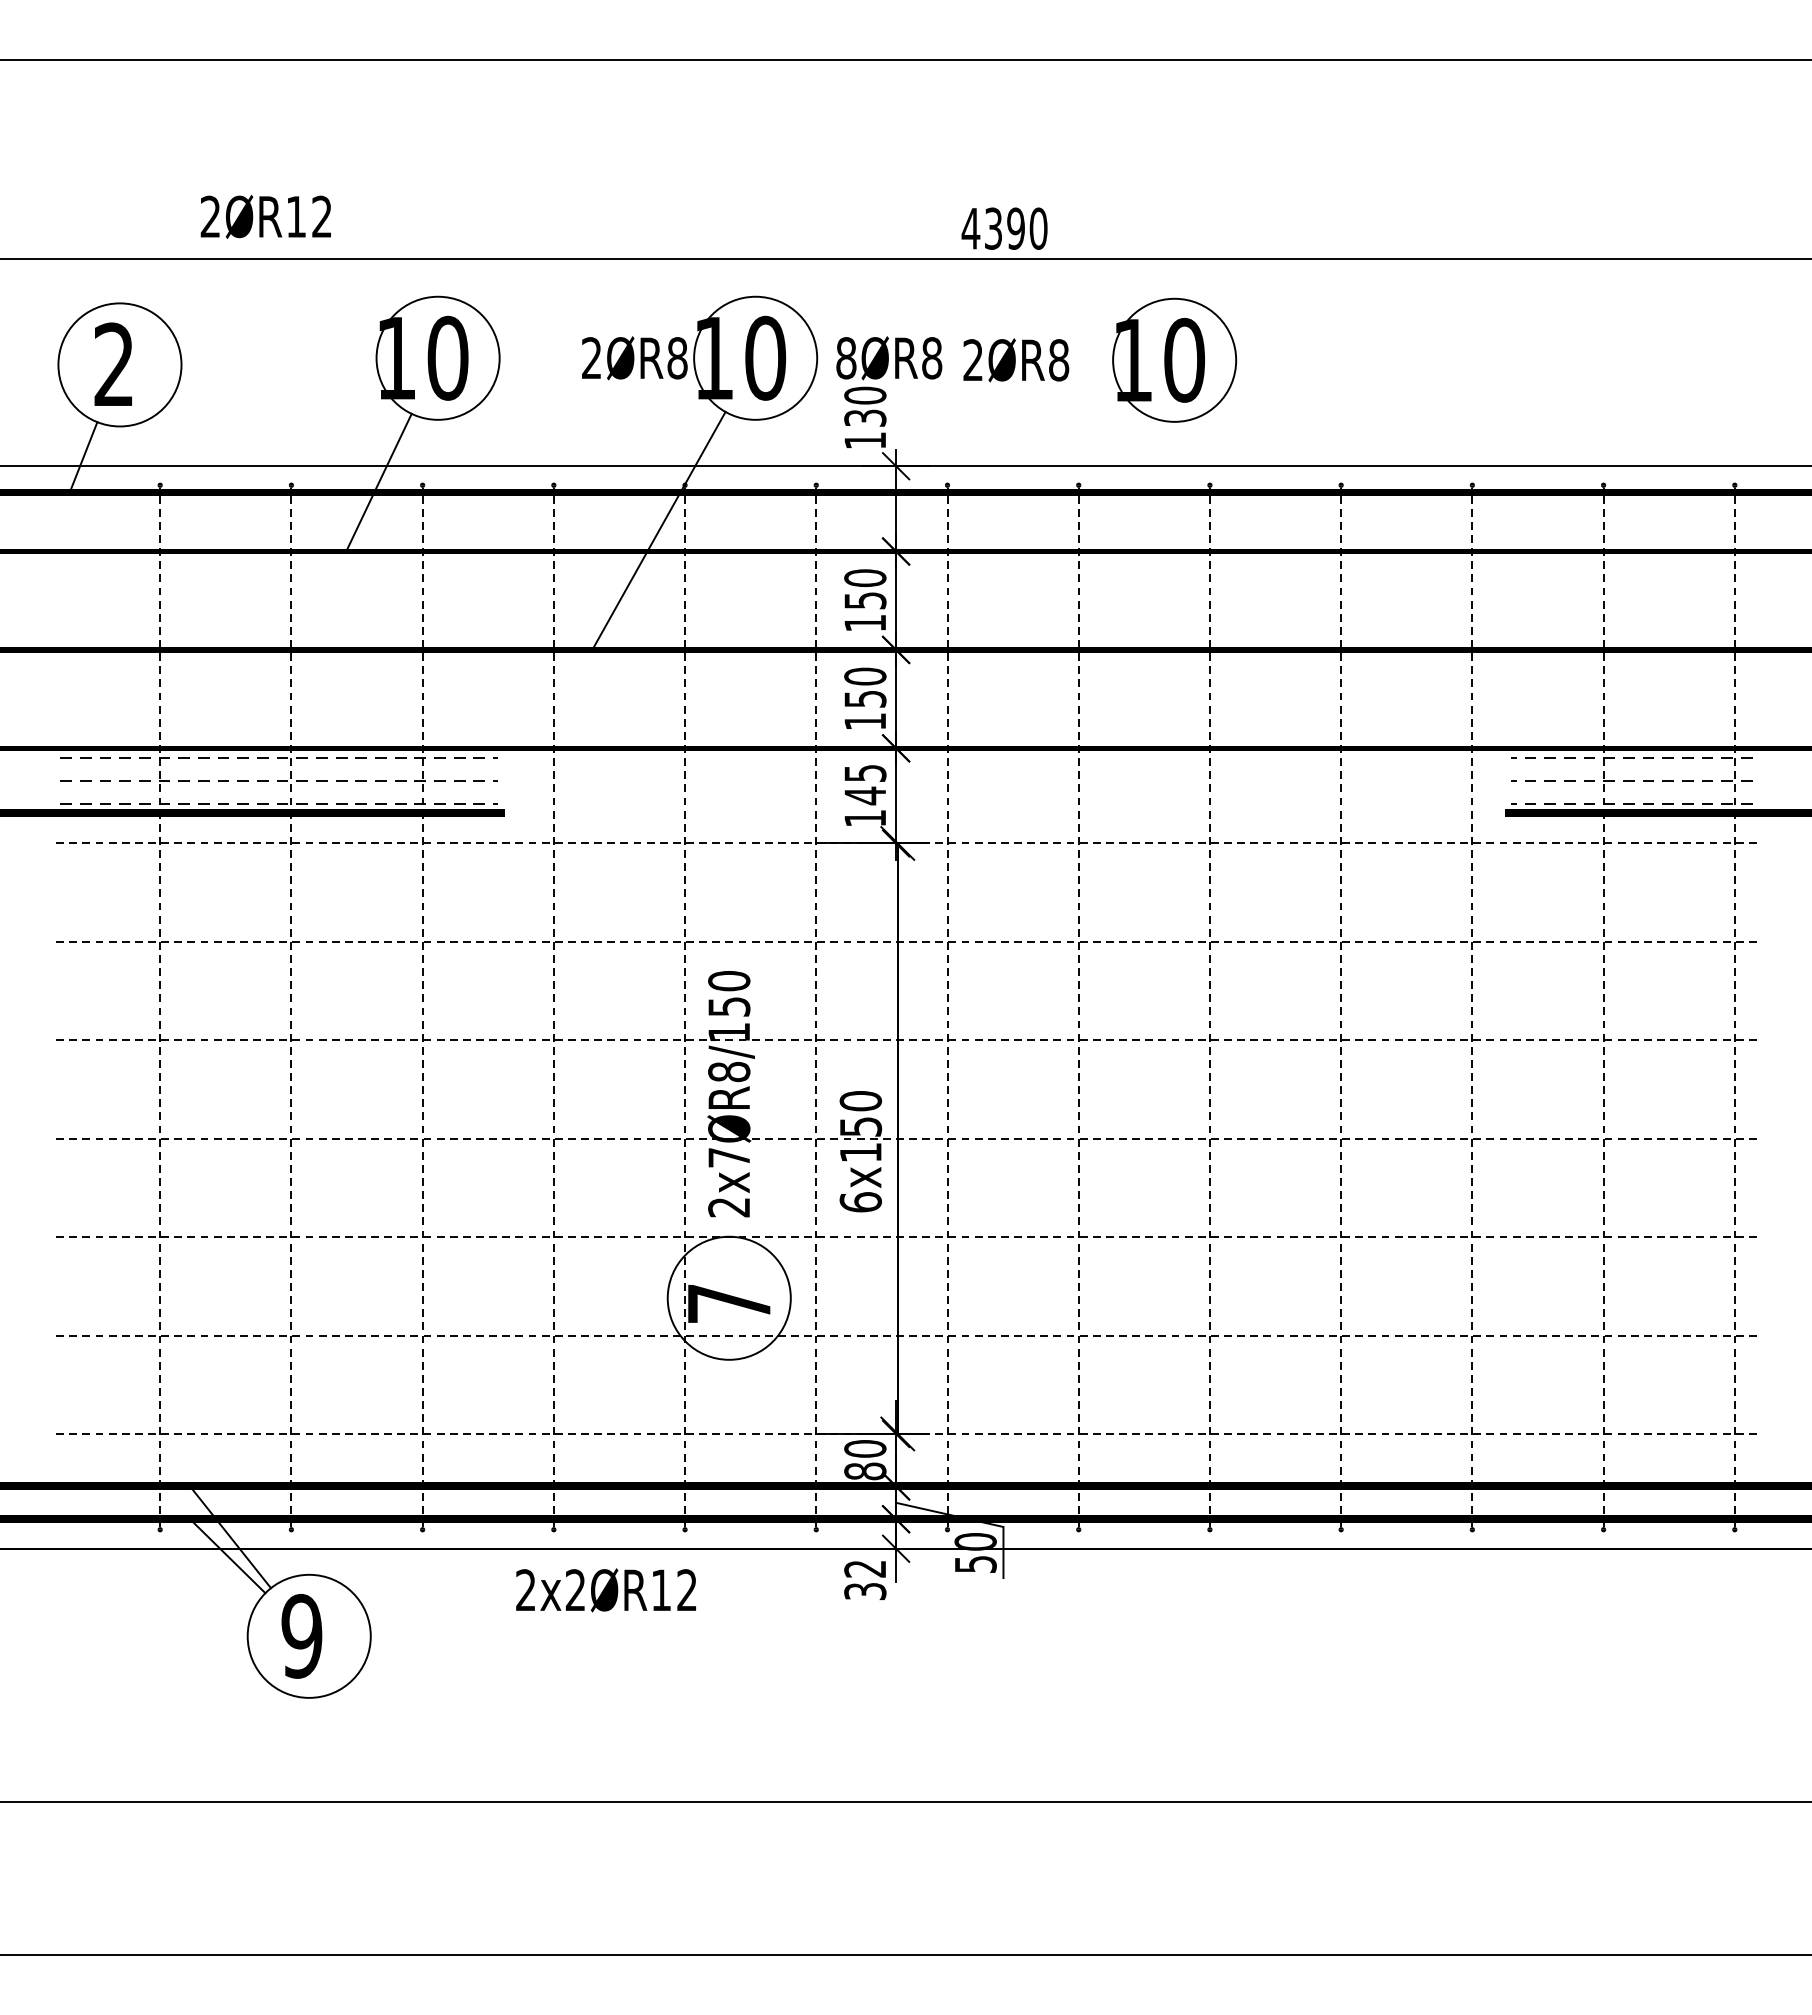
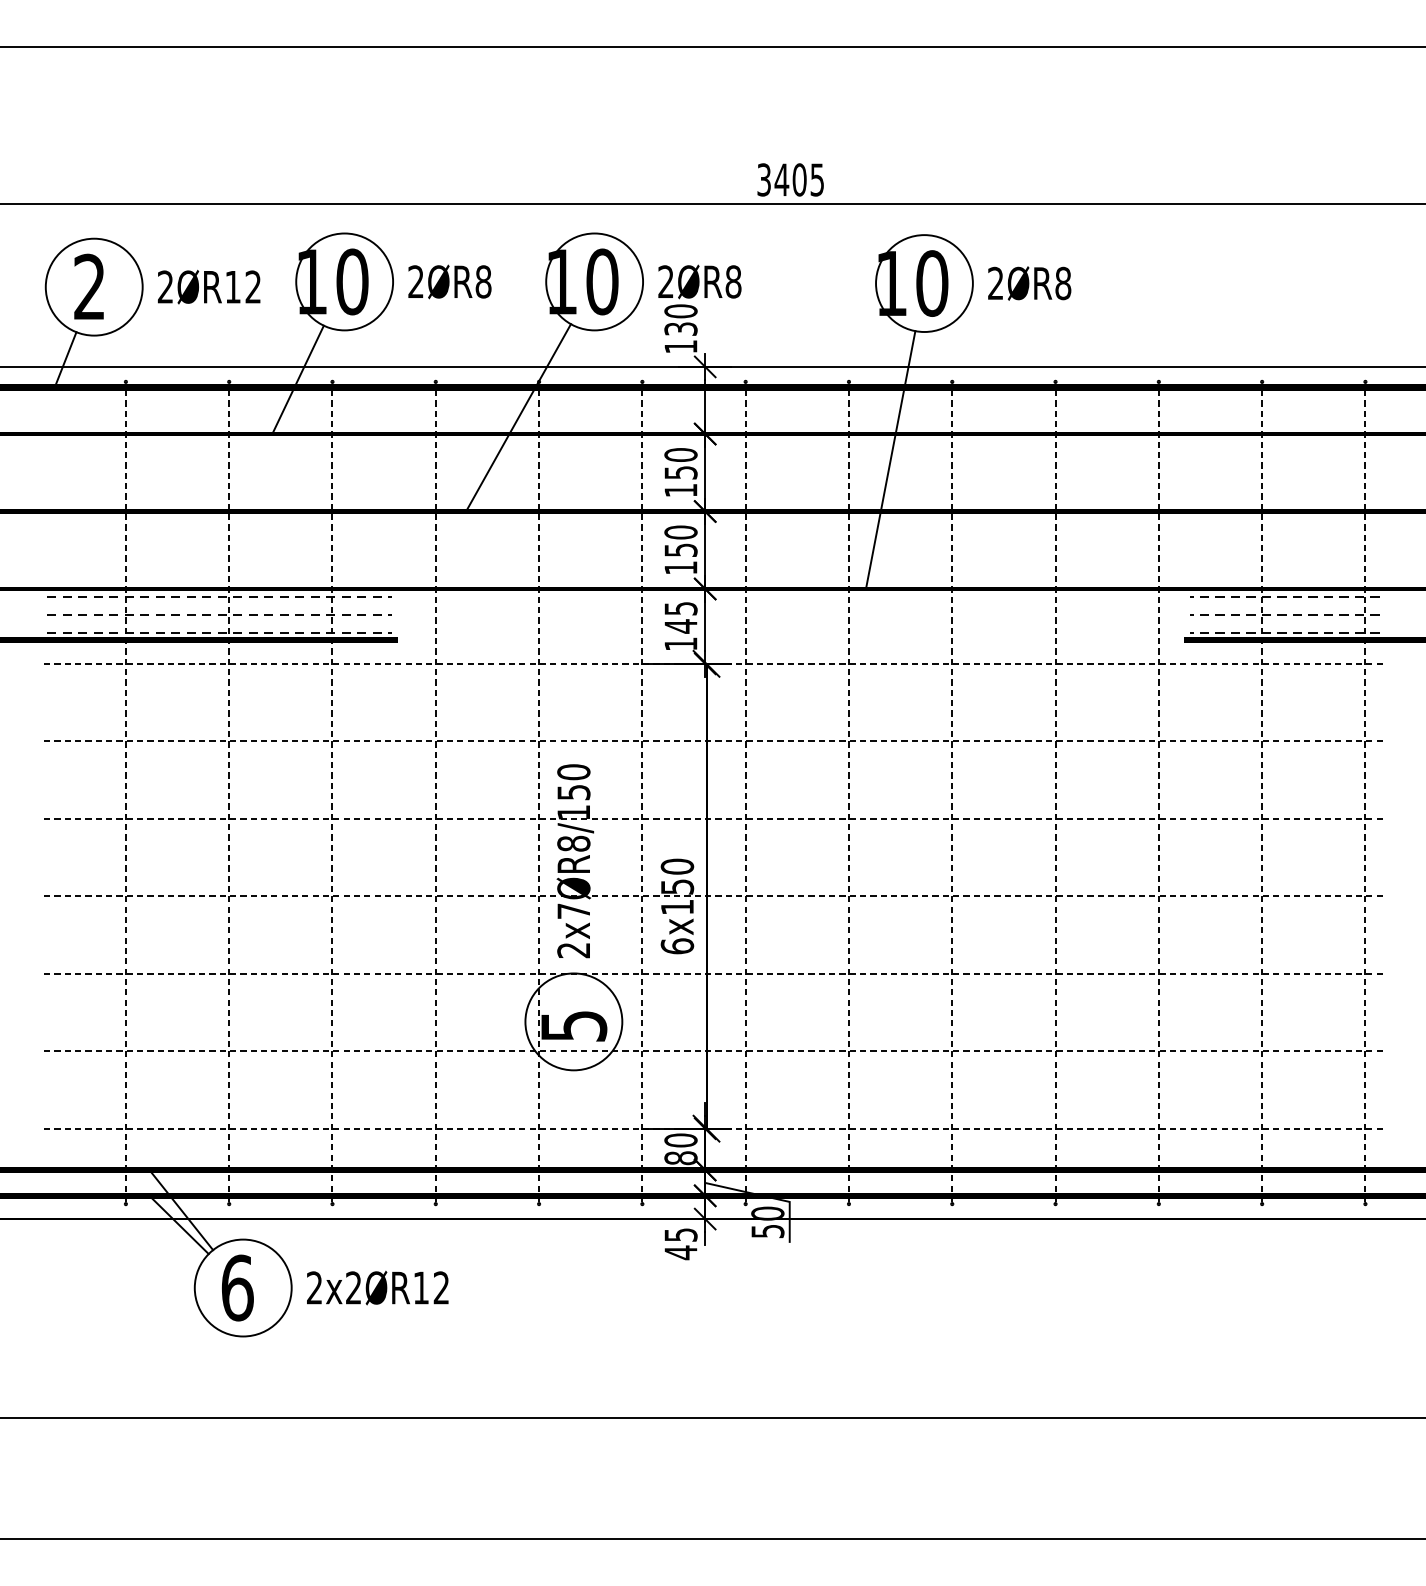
text: (265, 216) -> (208, 286), moved
text: (1004, 228) -> (790, 179), 4390 -> 3405
text: (634, 358) -> (449, 282), moved
text: (846, 358) -> (666, 282), 8ØR8 -> 2ØR8
text: (1016, 360) -> (1029, 283), moved
line: (1131, 584) -> (890, 460), added
text: (729, 1304) -> (574, 1026), 7 -> 5
text: (865, 1580) -> (681, 1244), 32 -> 45
text: (605, 1590) -> (377, 1288), moved
text: (301, 1635) -> (237, 1287), 9 -> 6

